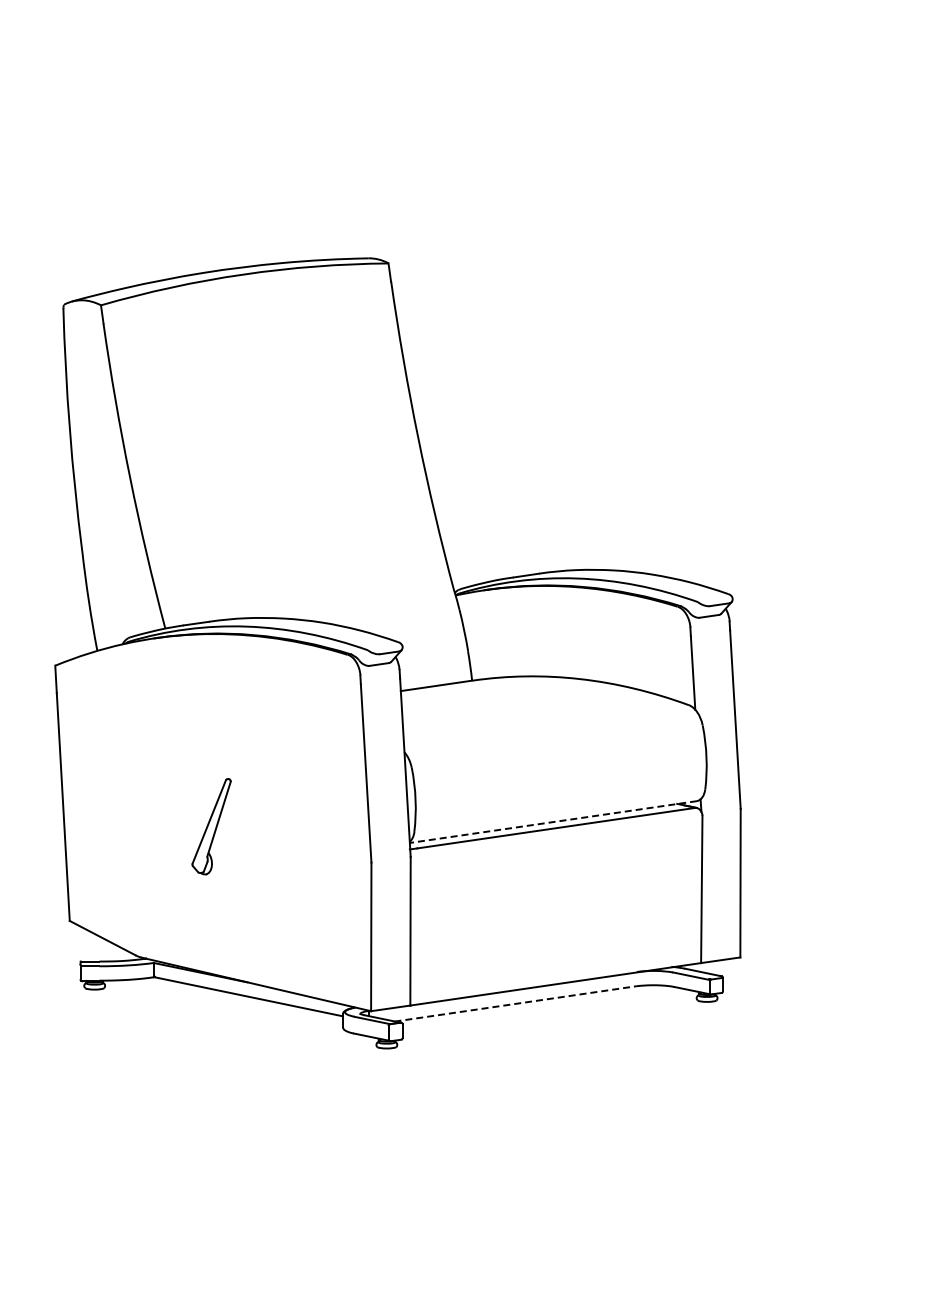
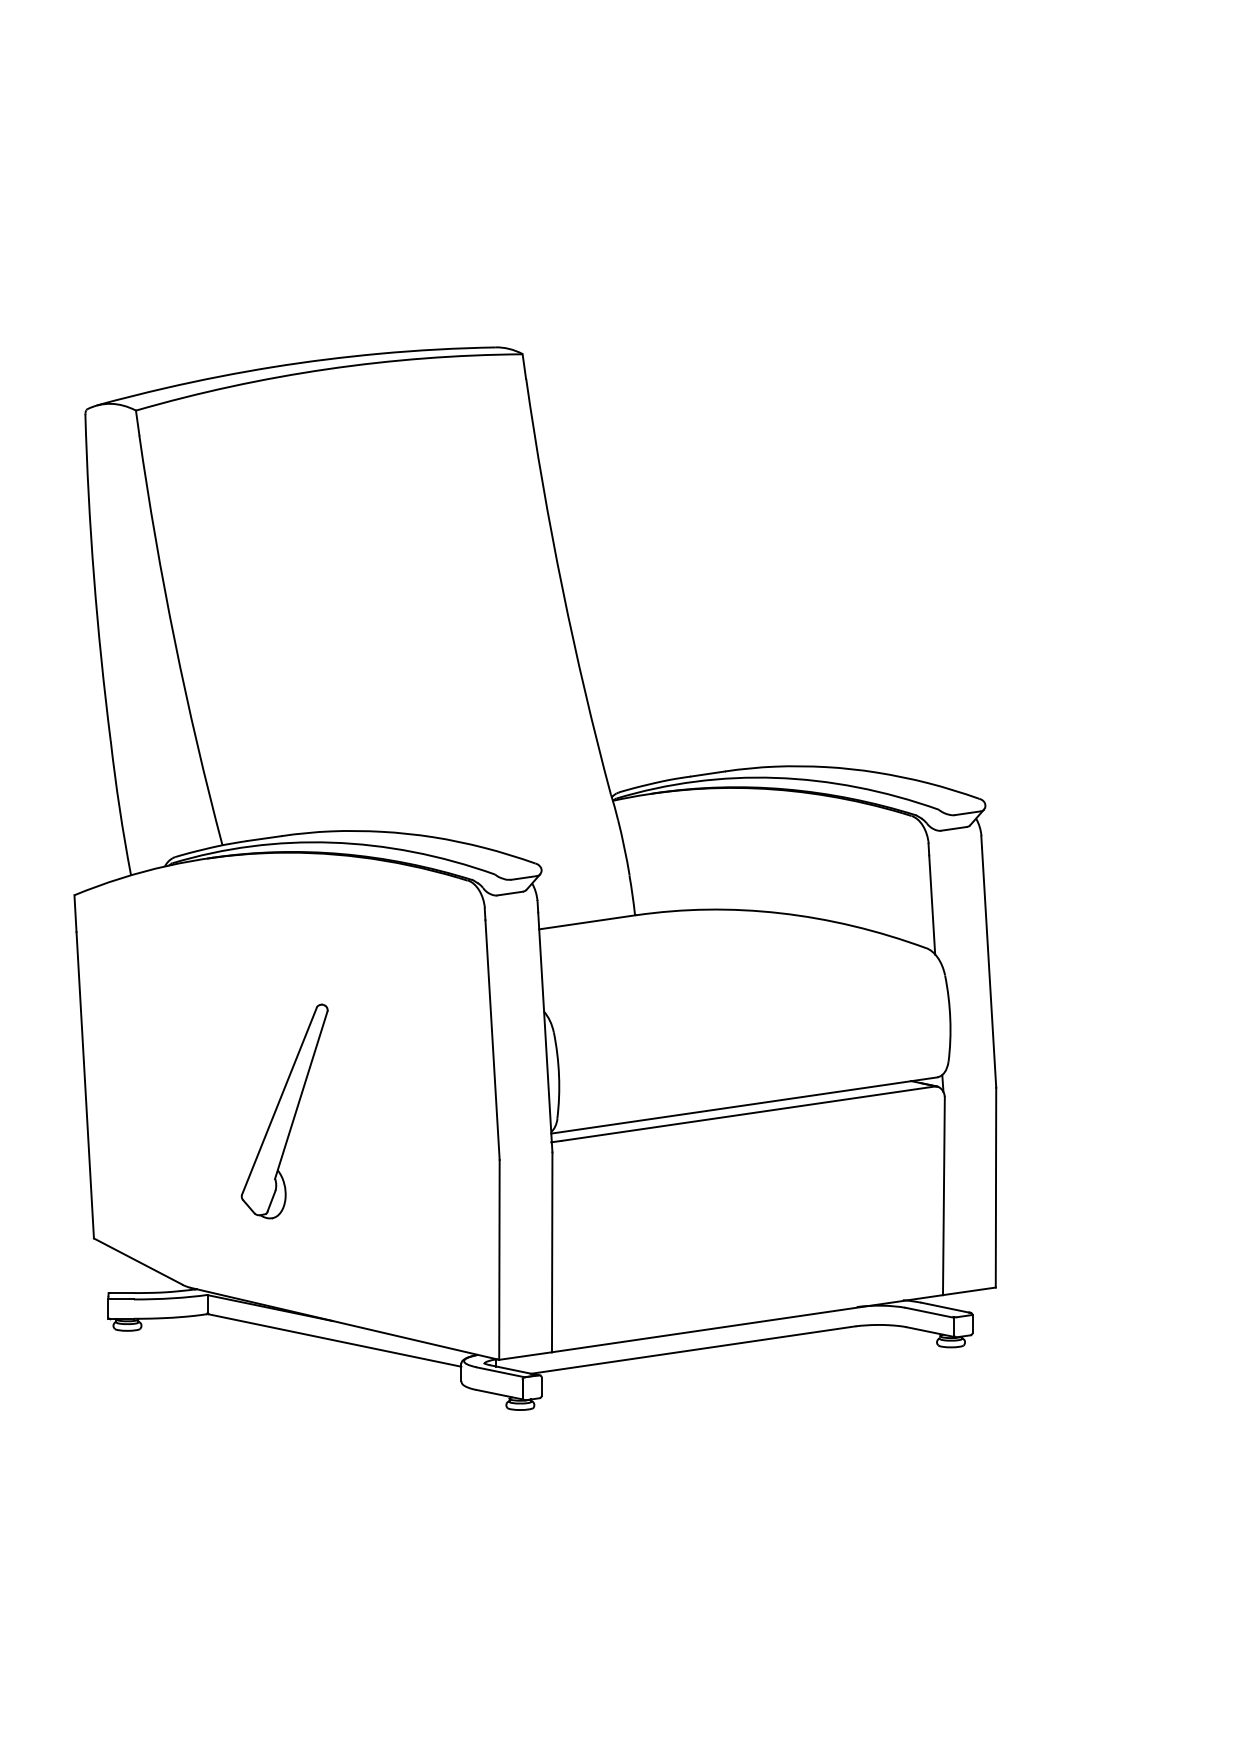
line: (552, 822) -> (743, 1106), dashed -> solid
part: (211, 826) -> (284, 1111), size x1.67
line: (515, 1003) -> (693, 1349), dashed -> solid

